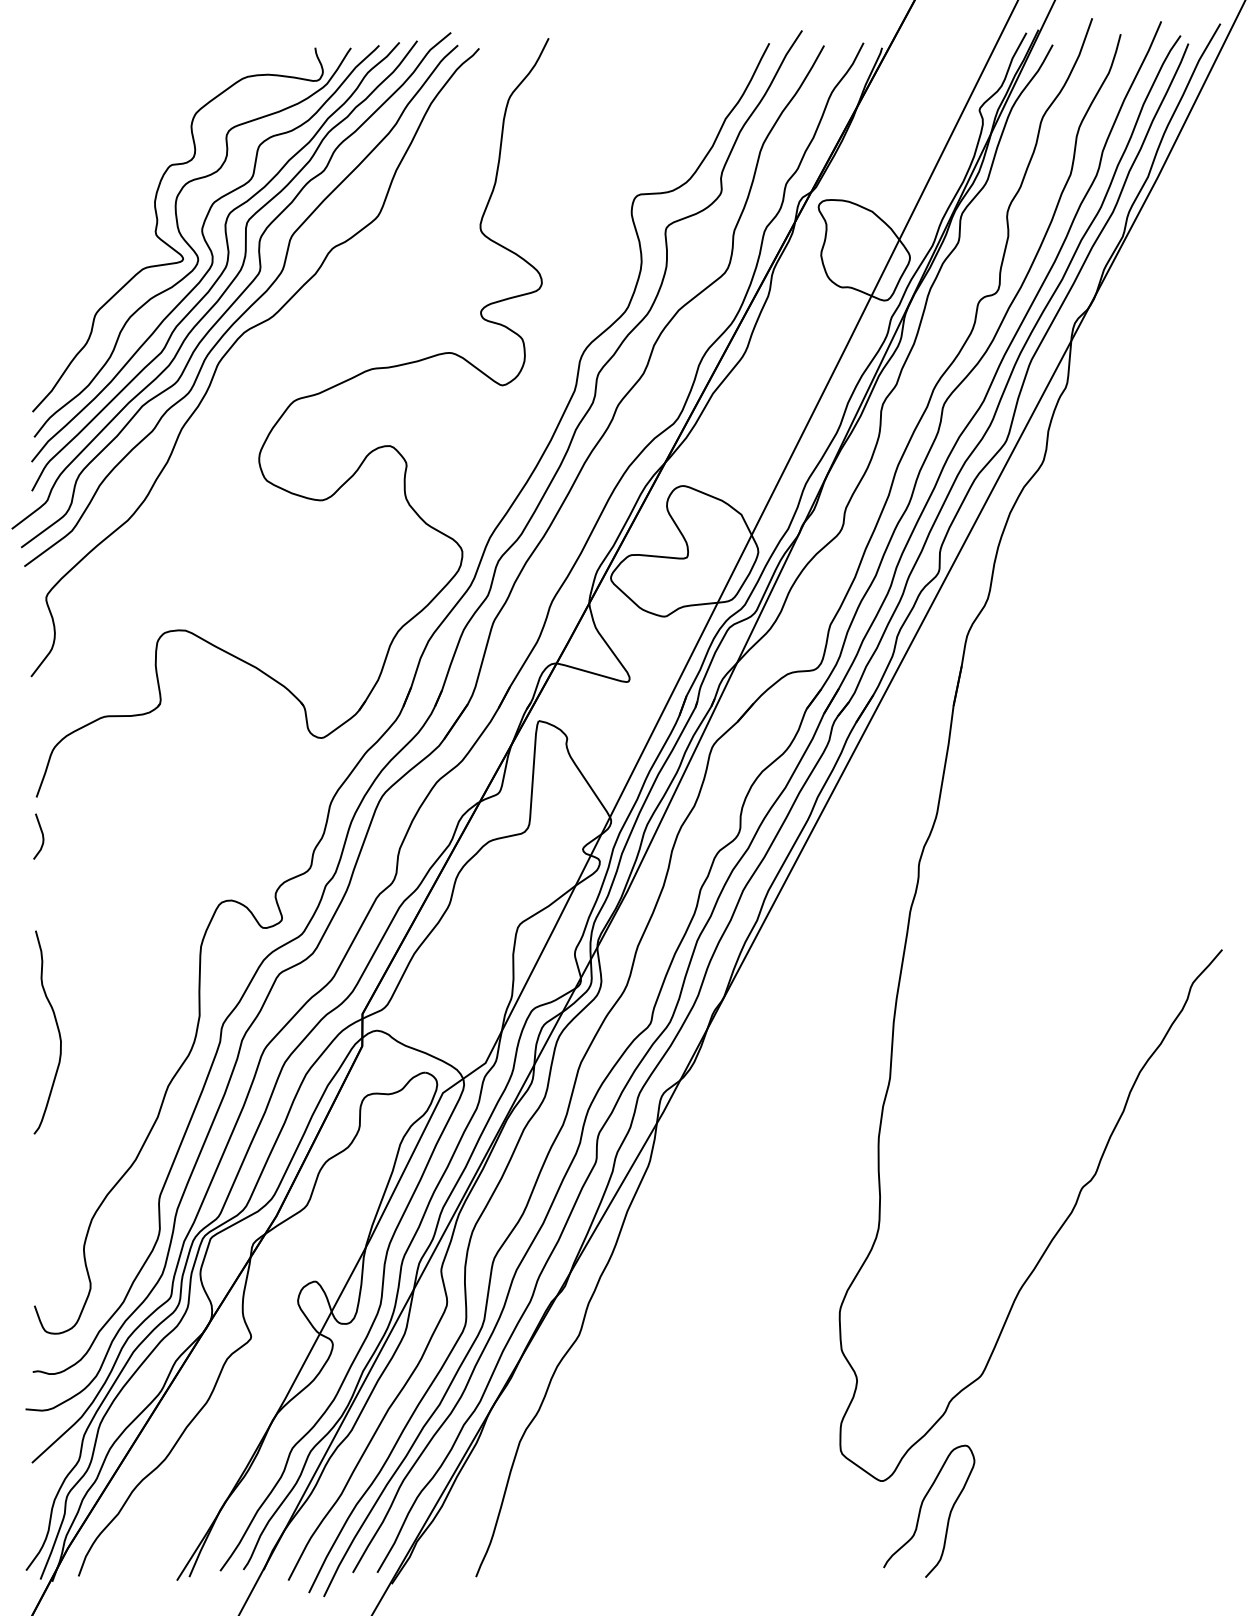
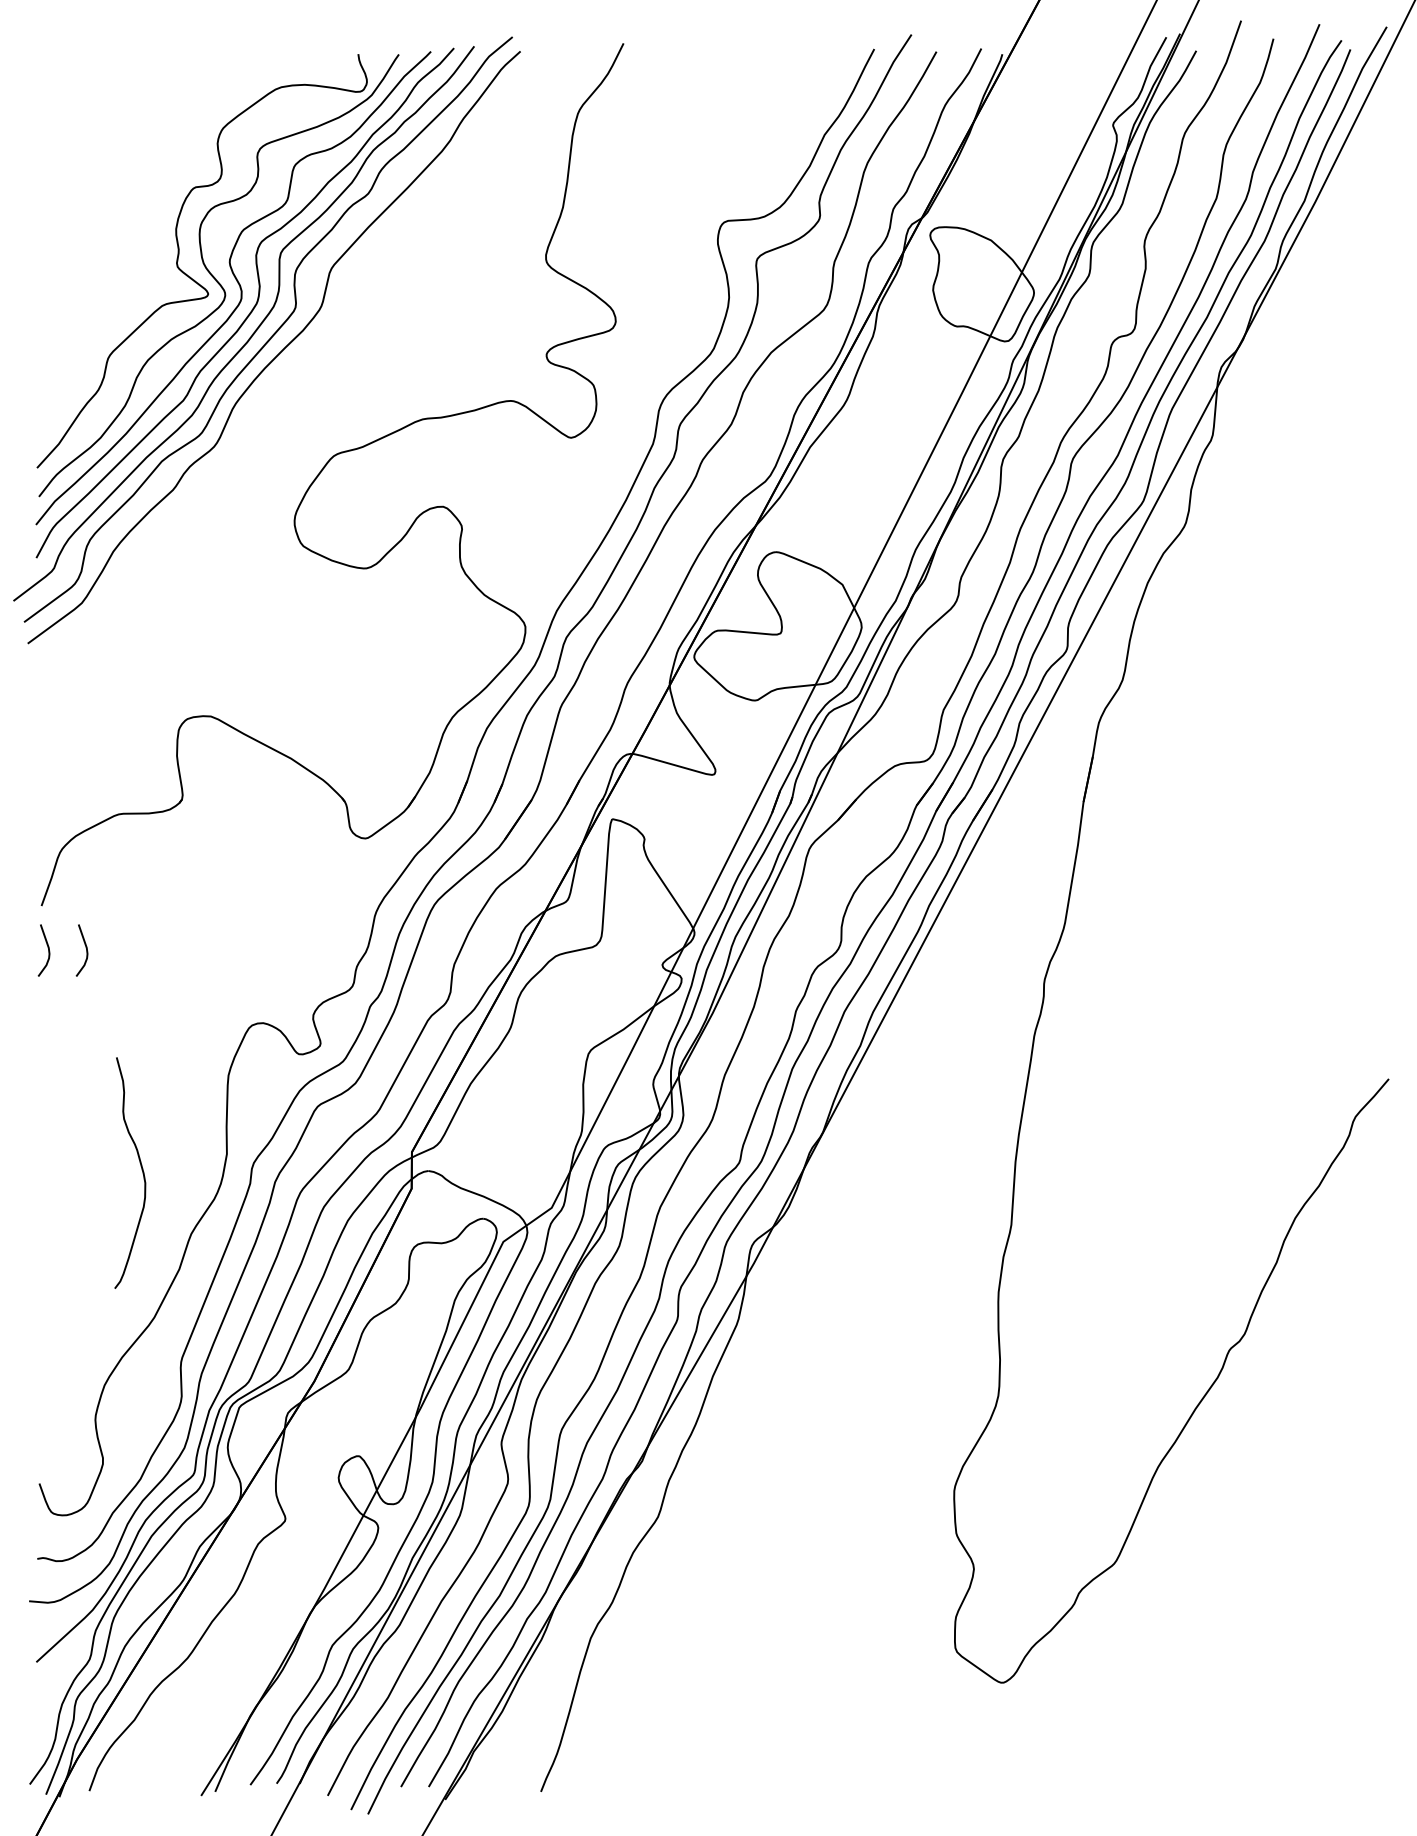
curve: (235, 343) -> (267, 390), removed
curve: (75, 833) -> (85, 947), added
curve: (57, 1030) -> (141, 1170), moved
curve: (921, 1507) -> (1047, 1712), removed

